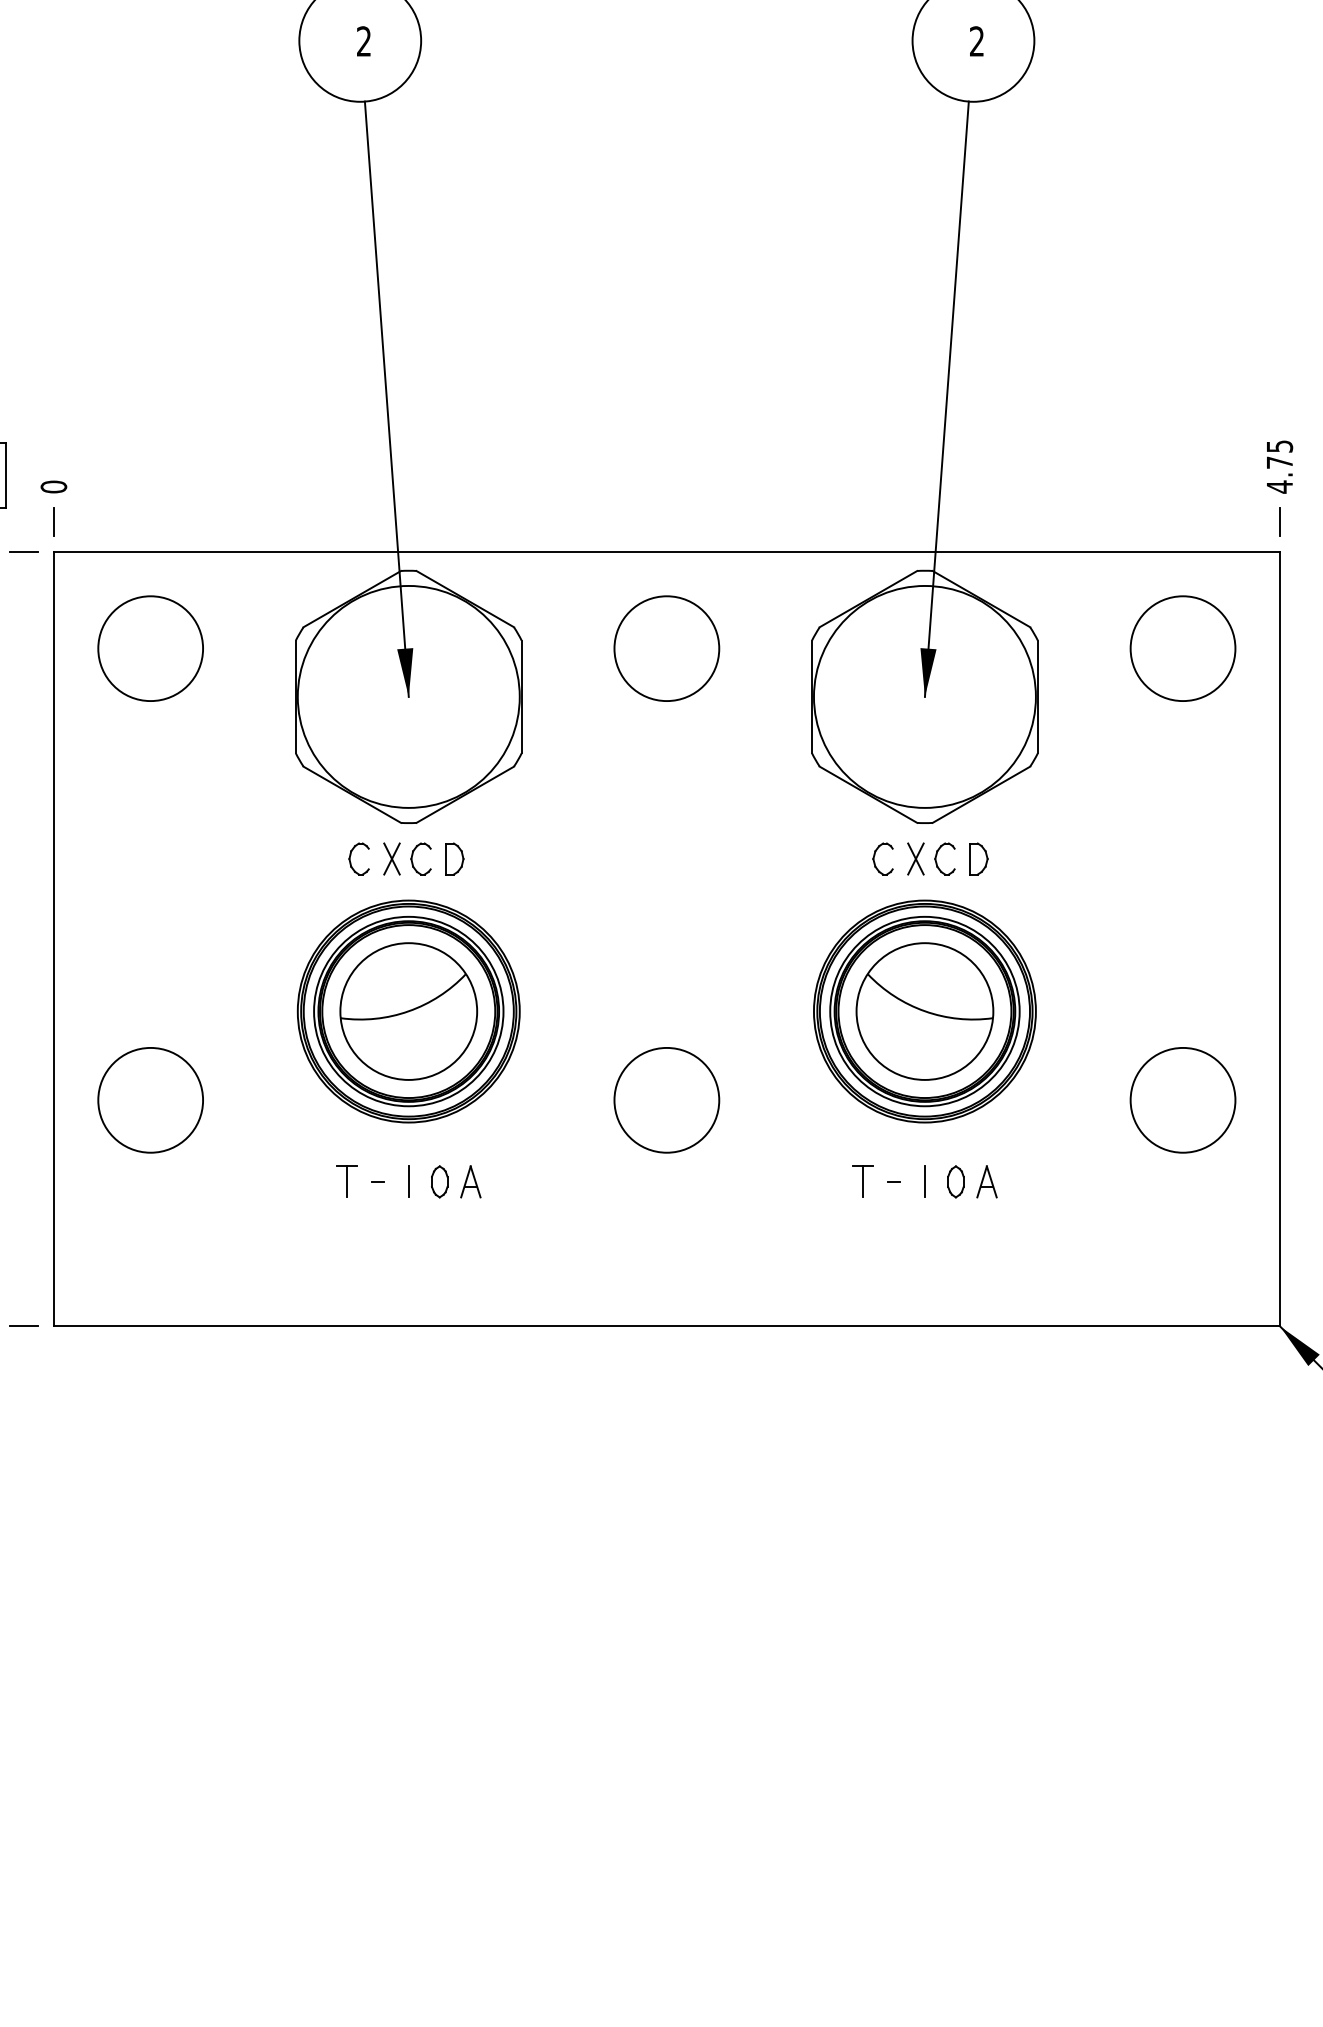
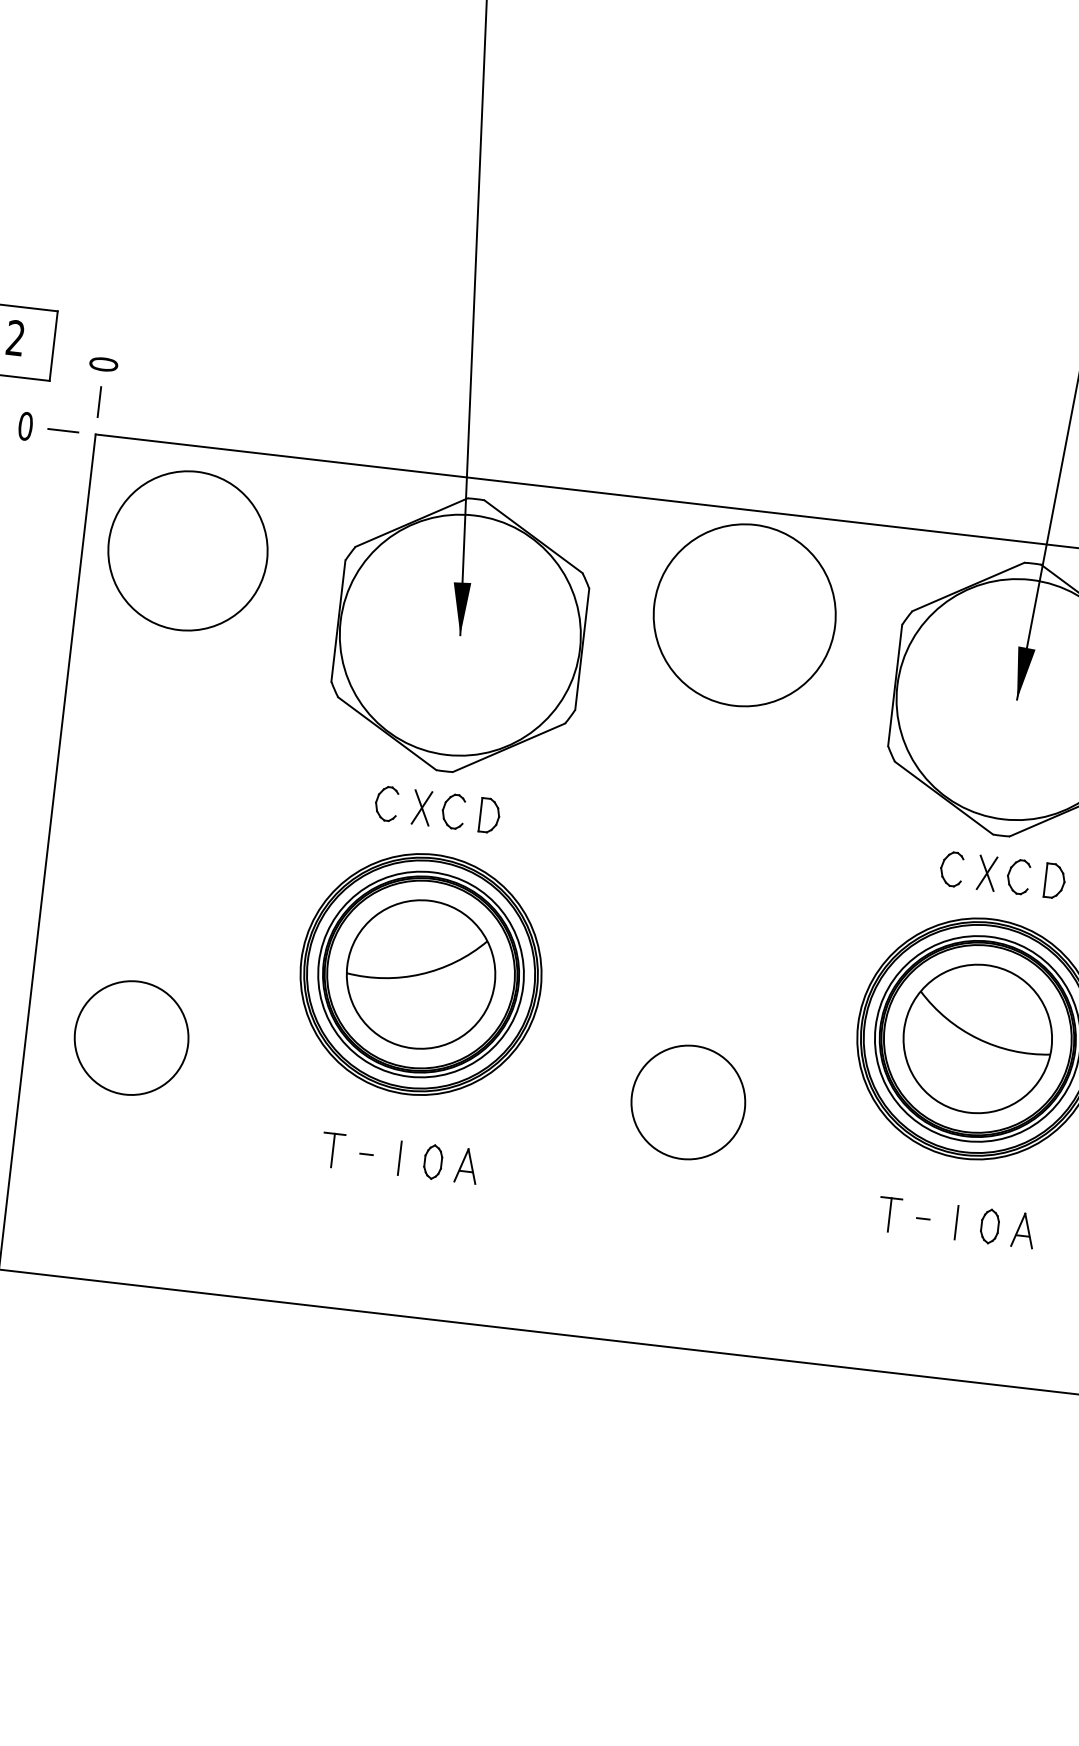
circle: (150, 648) -> (187, 550), size x1.4
circle: (666, 648) -> (744, 615), size x1.6

